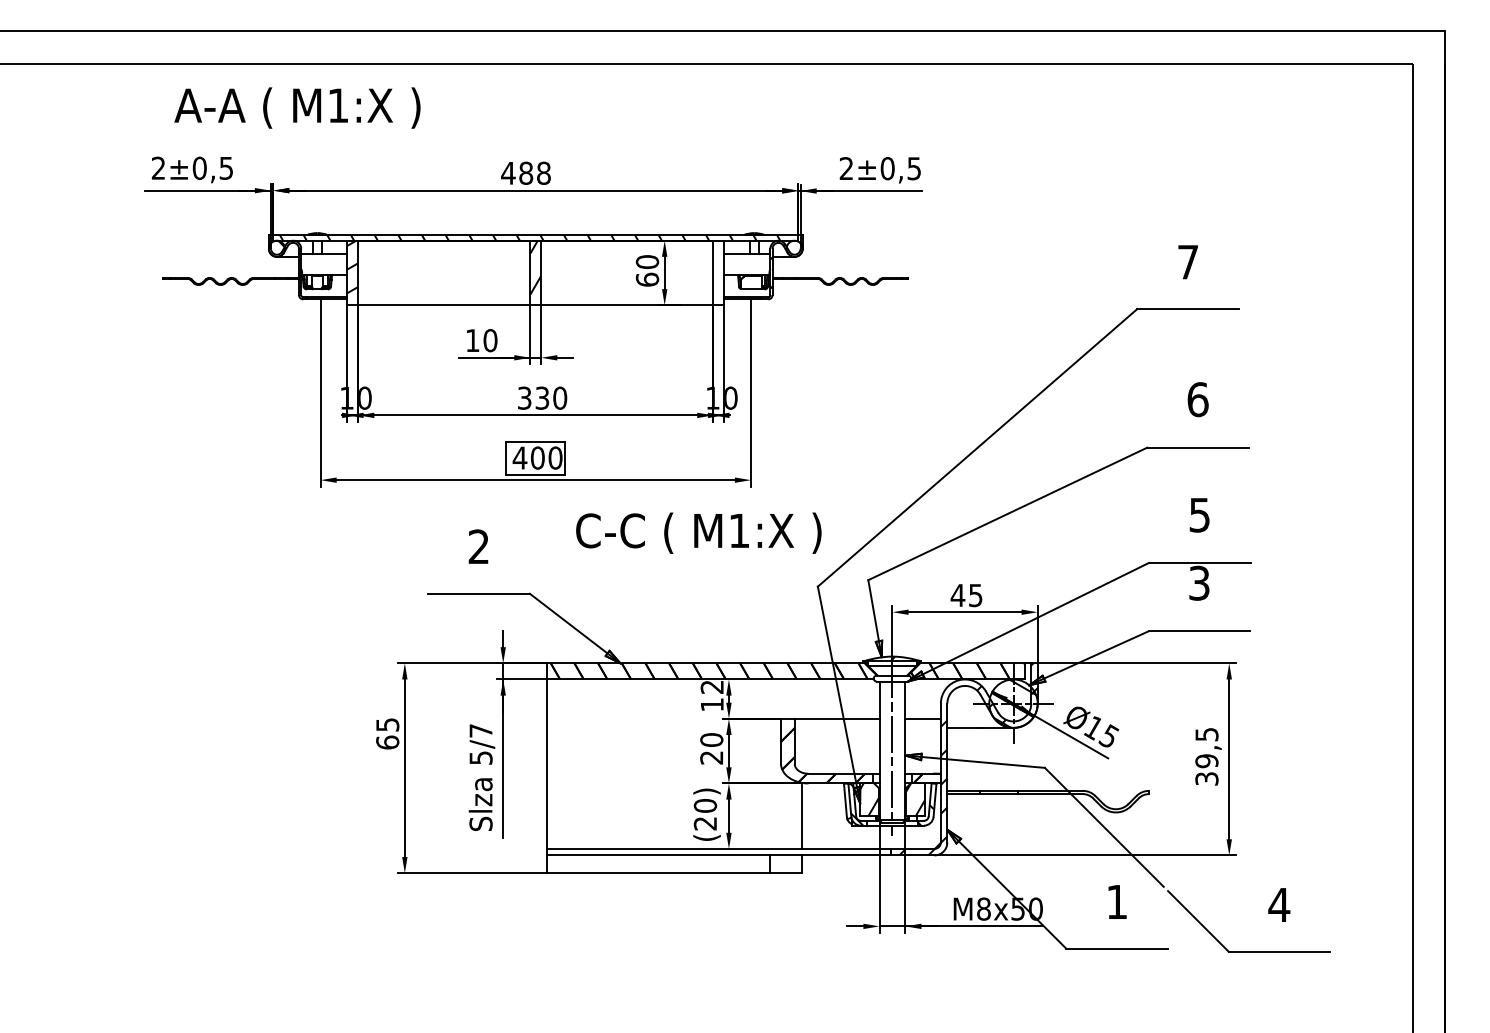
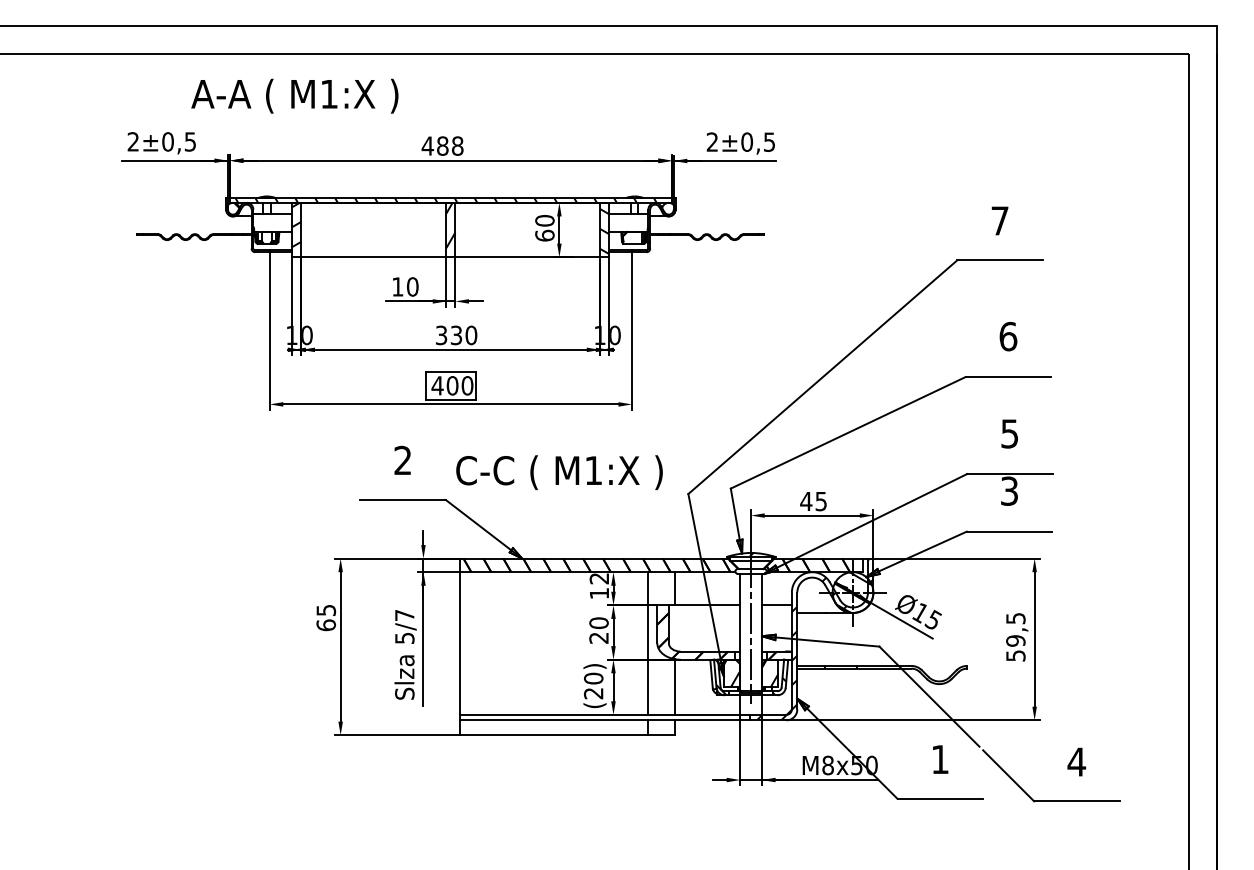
text: (297, 107) -> (294, 95), moved
hatch: (718, 274) -> (604, 231), added
text: (698, 532) -> (559, 472), moved
line: (802, 698) -> (675, 588), added
line: (769, 763) -> (647, 642), added
text: (1206, 778) -> (1015, 655), 39,5 -> 59,5

